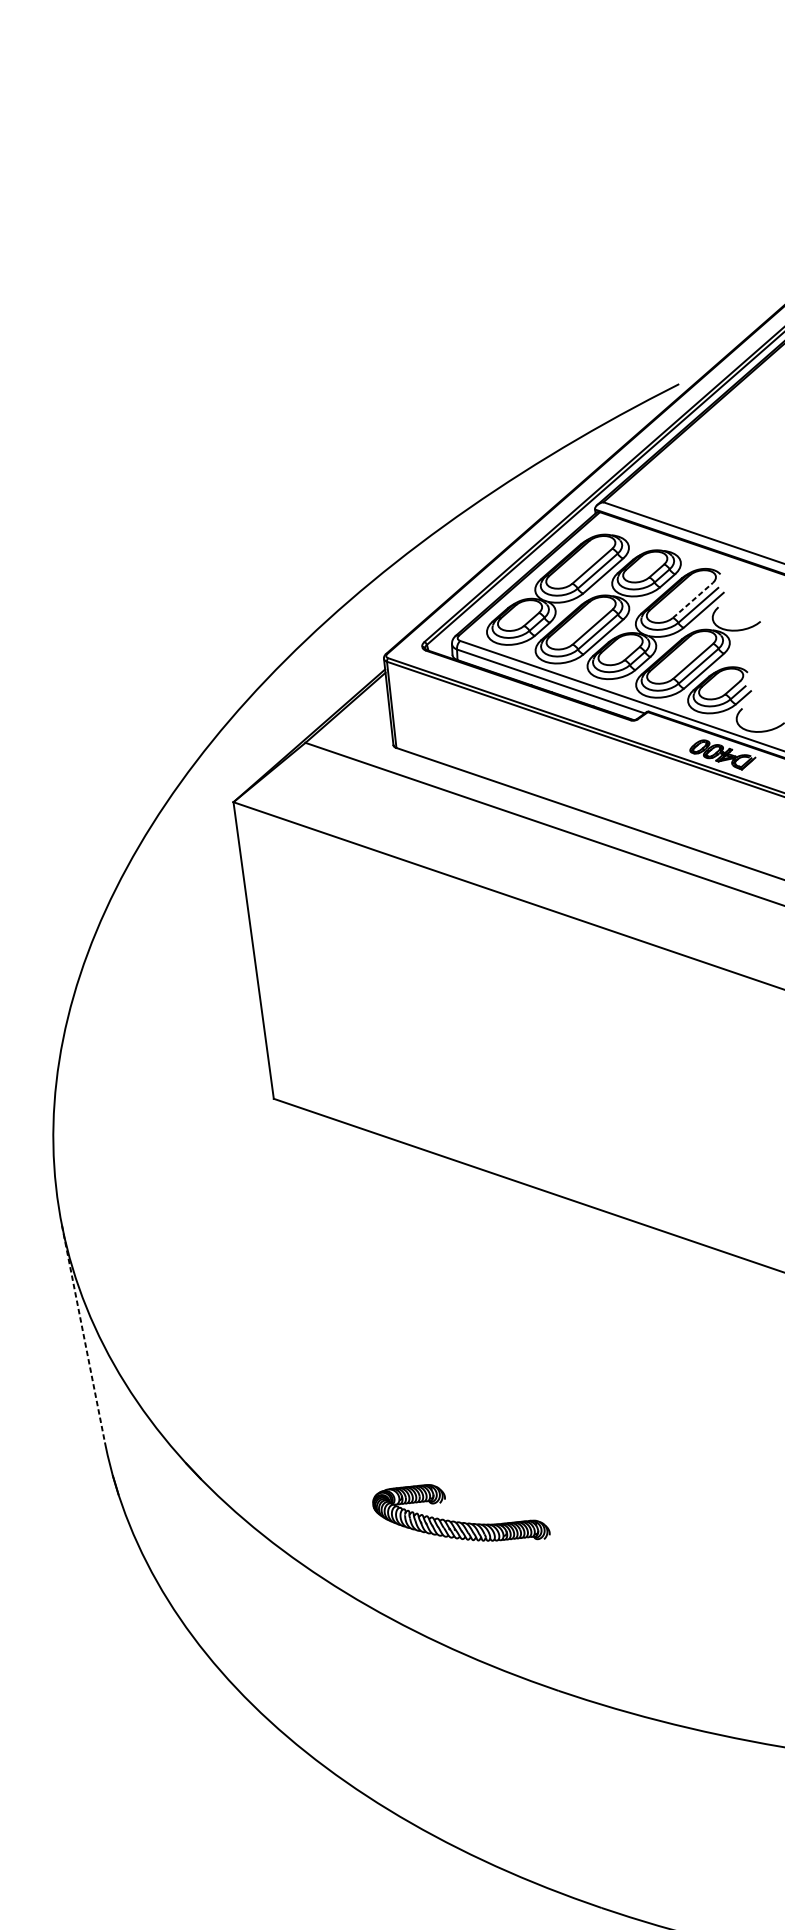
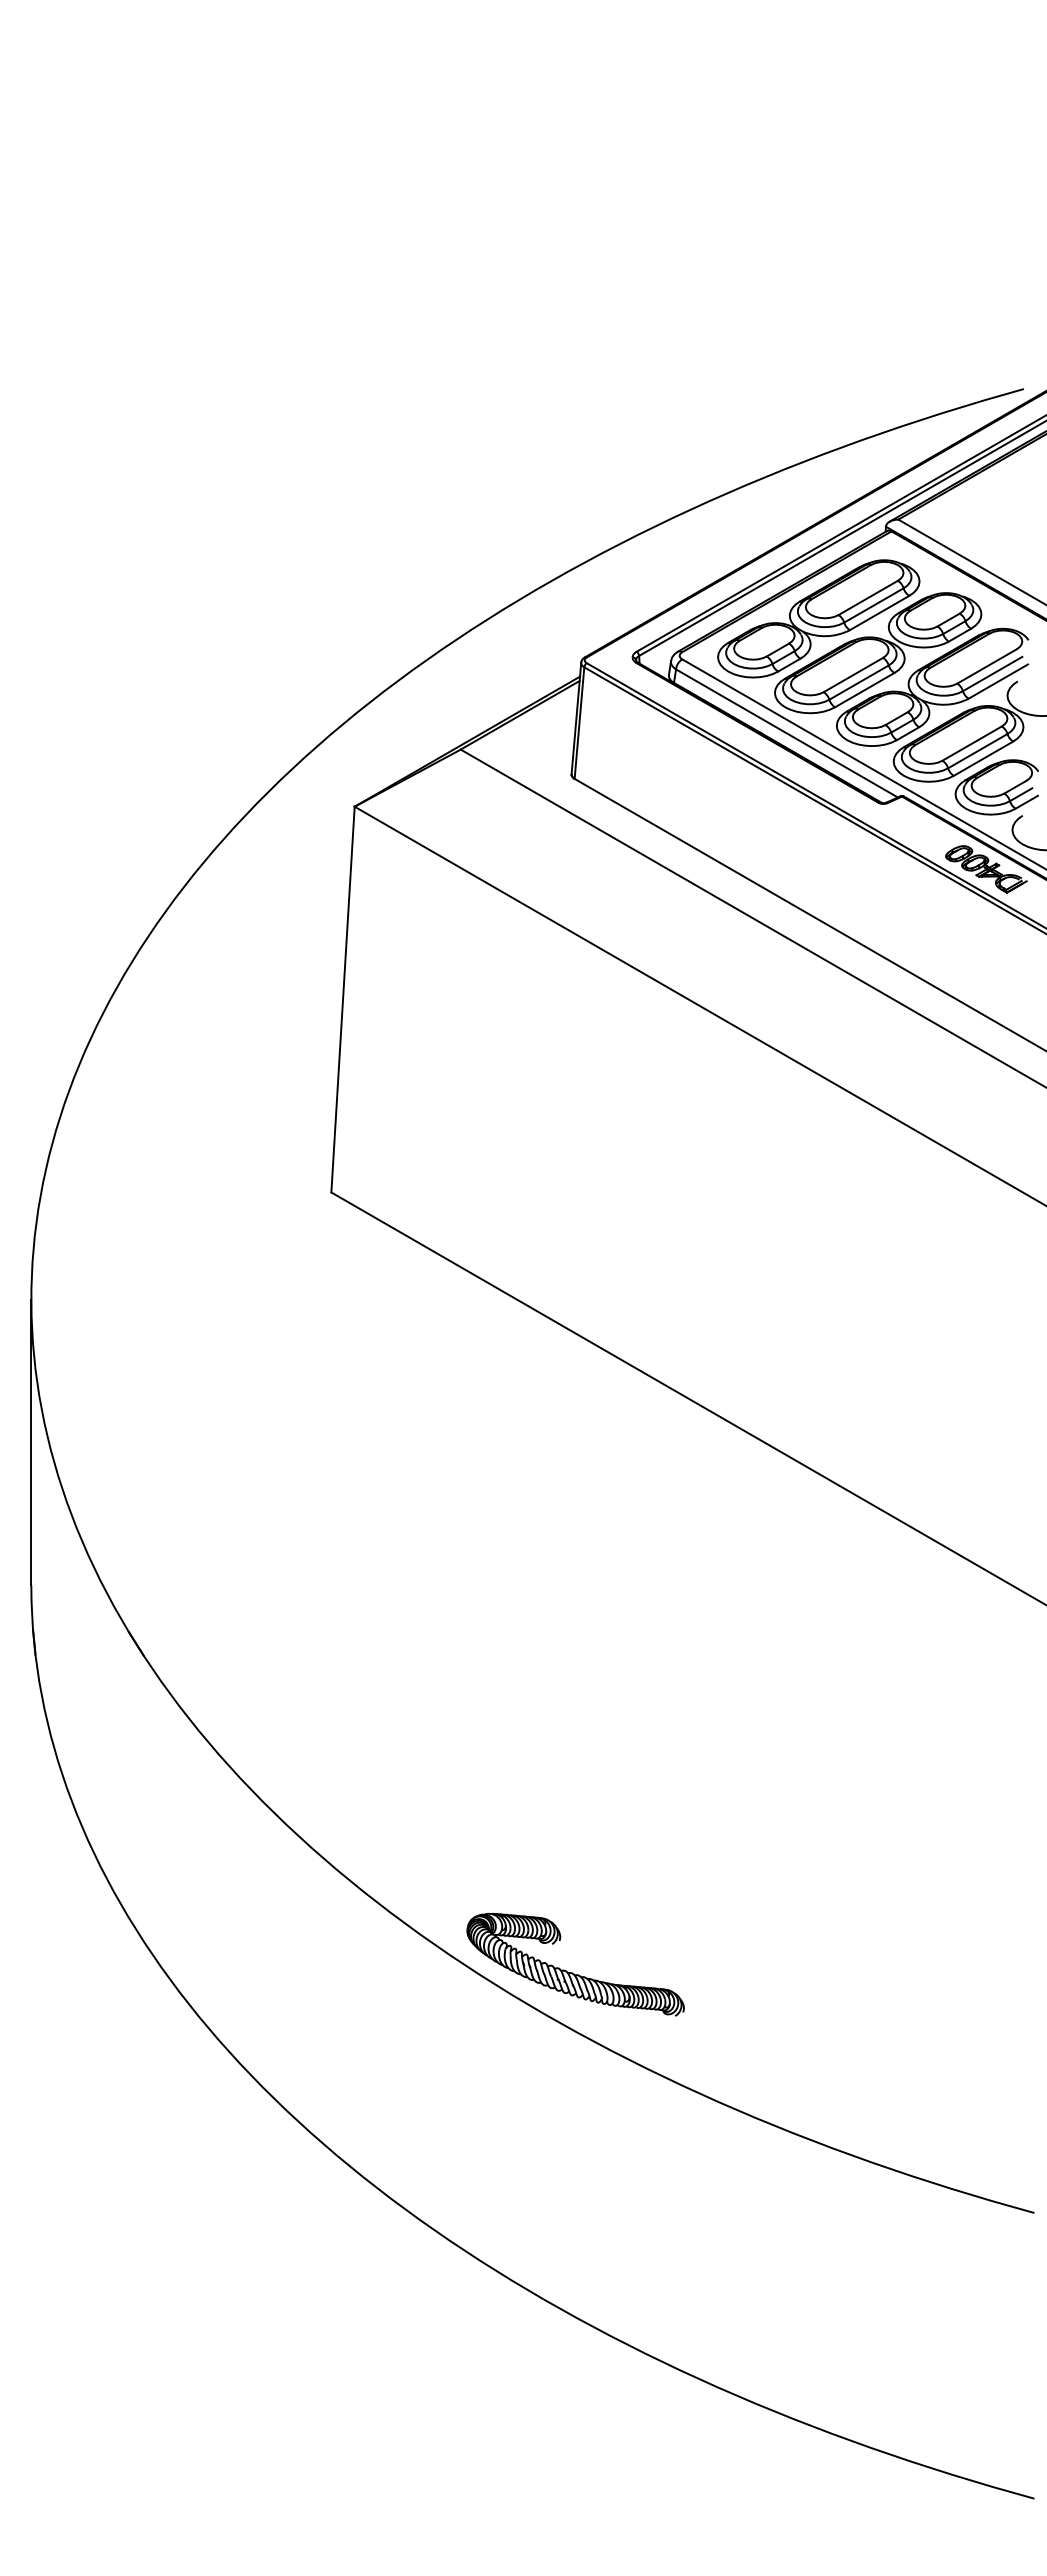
line: (693, 600) -> (987, 666), dashed -> solid
line: (83, 1333) -> (31, 1442), dashed -> solid
part: (459, 1521) -> (572, 1972), moved

